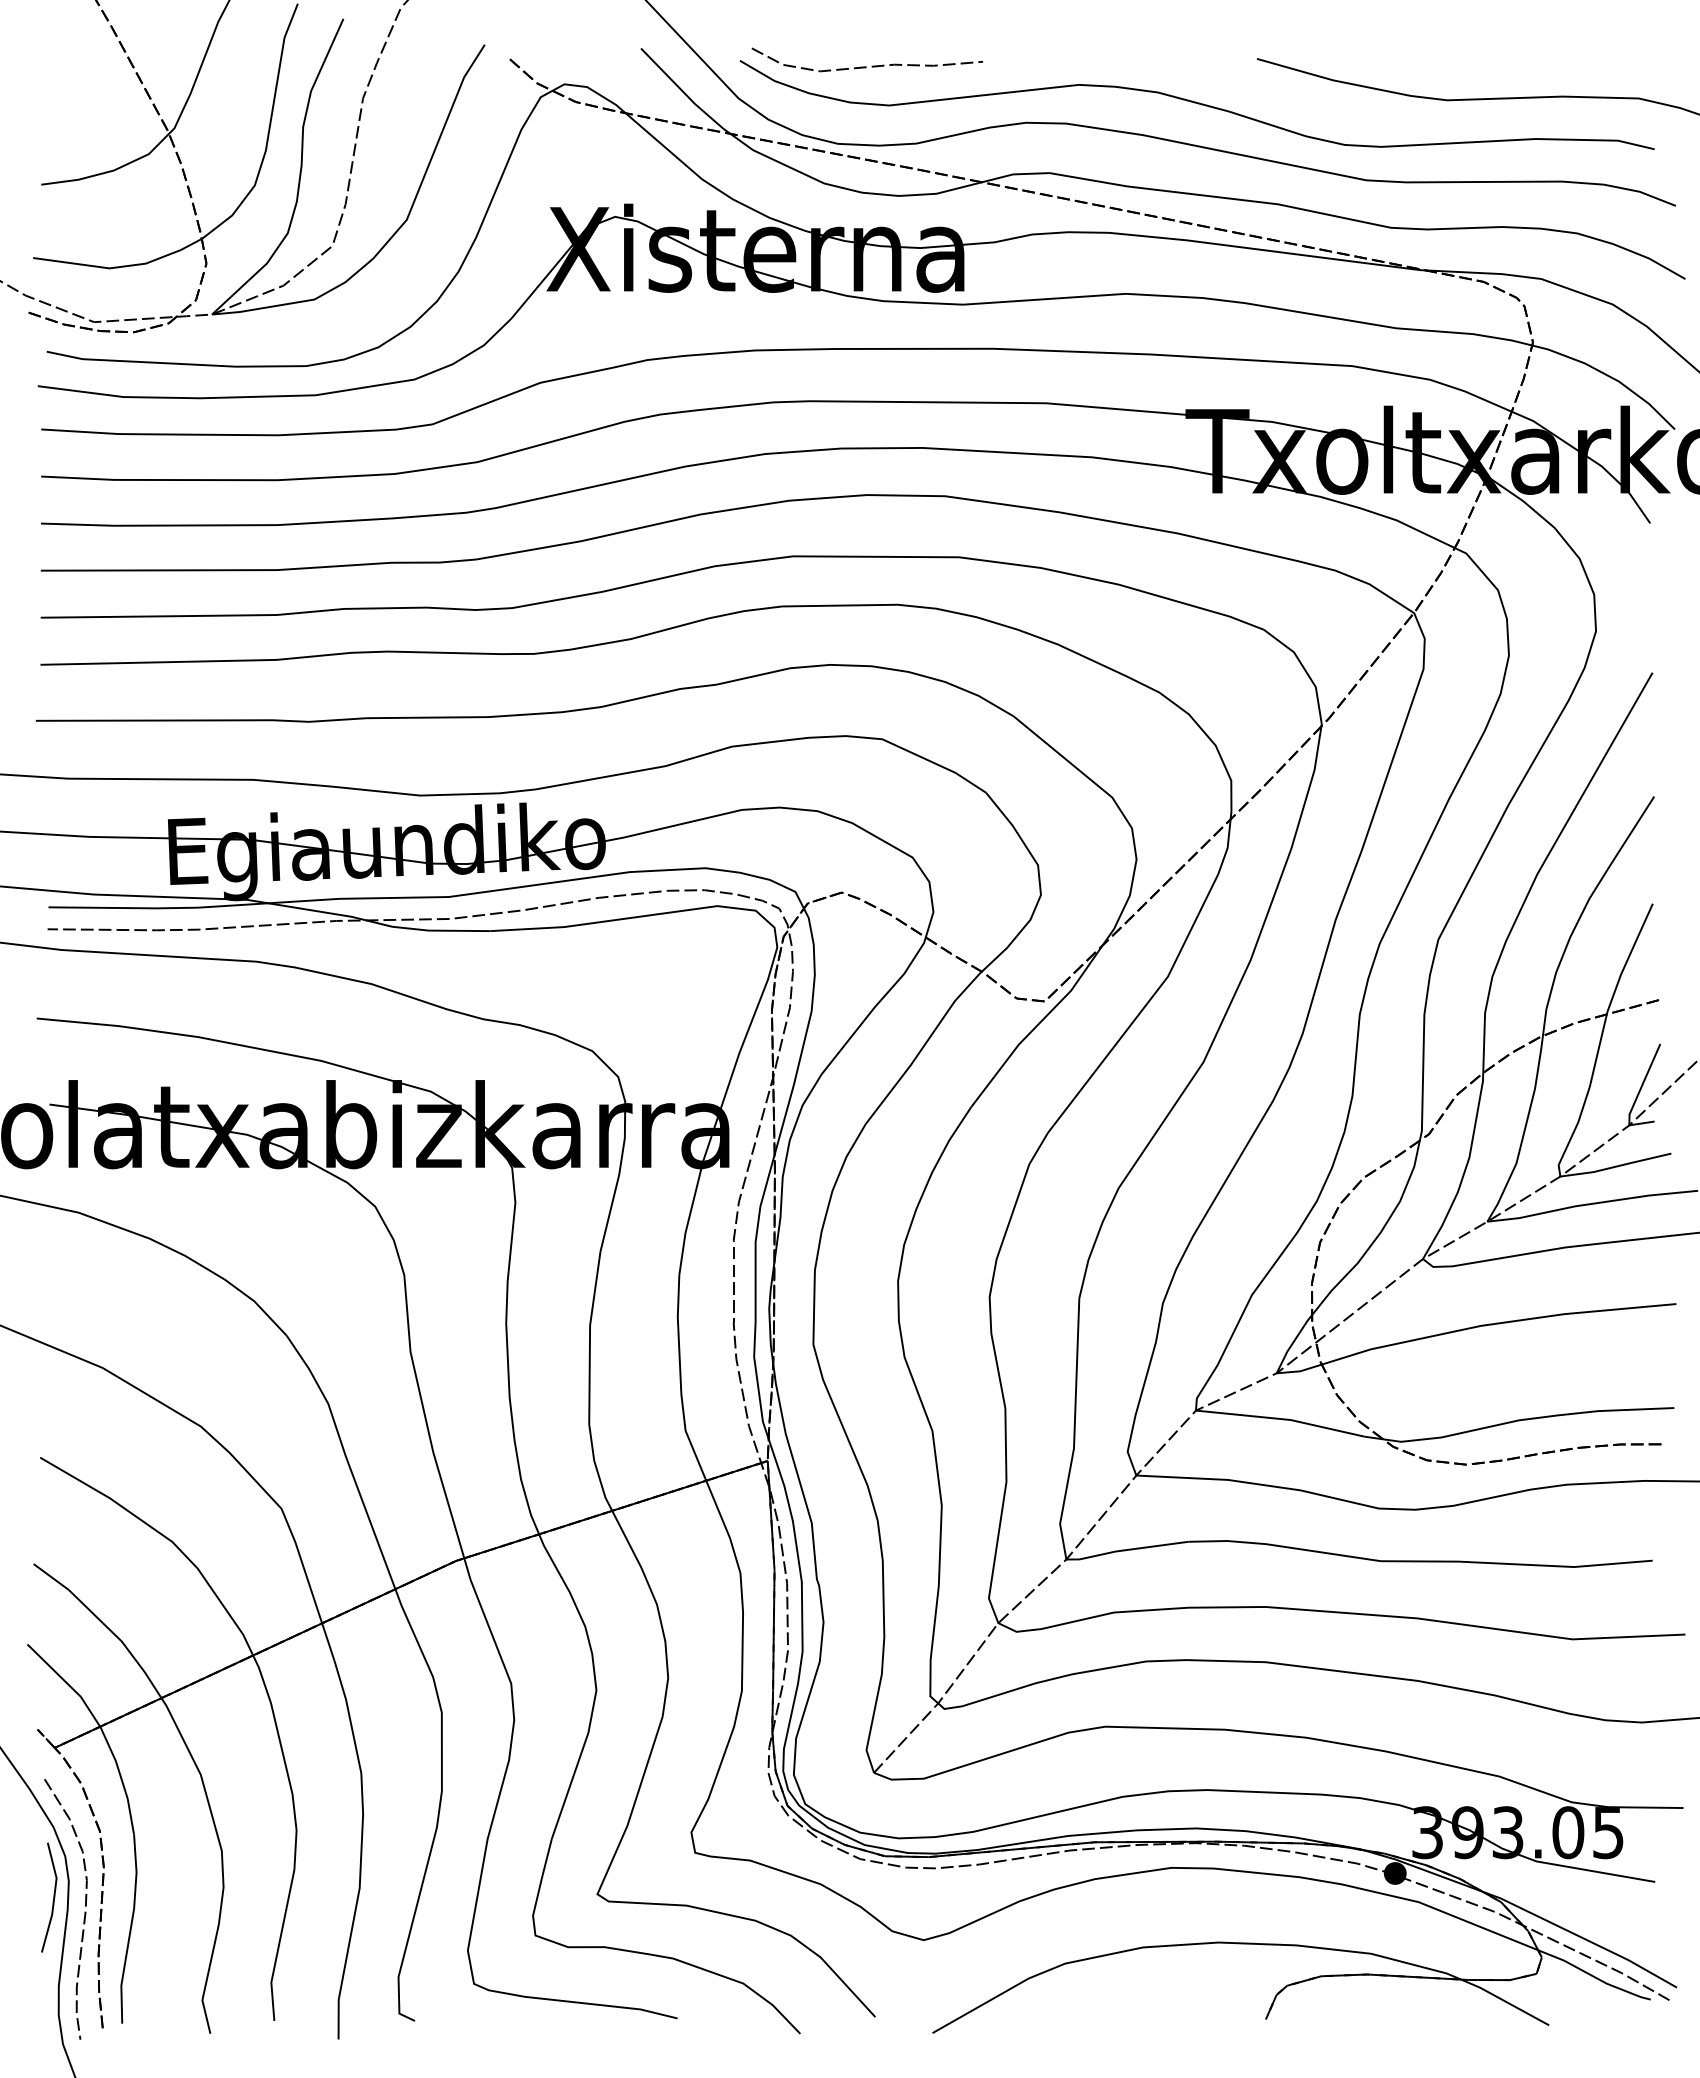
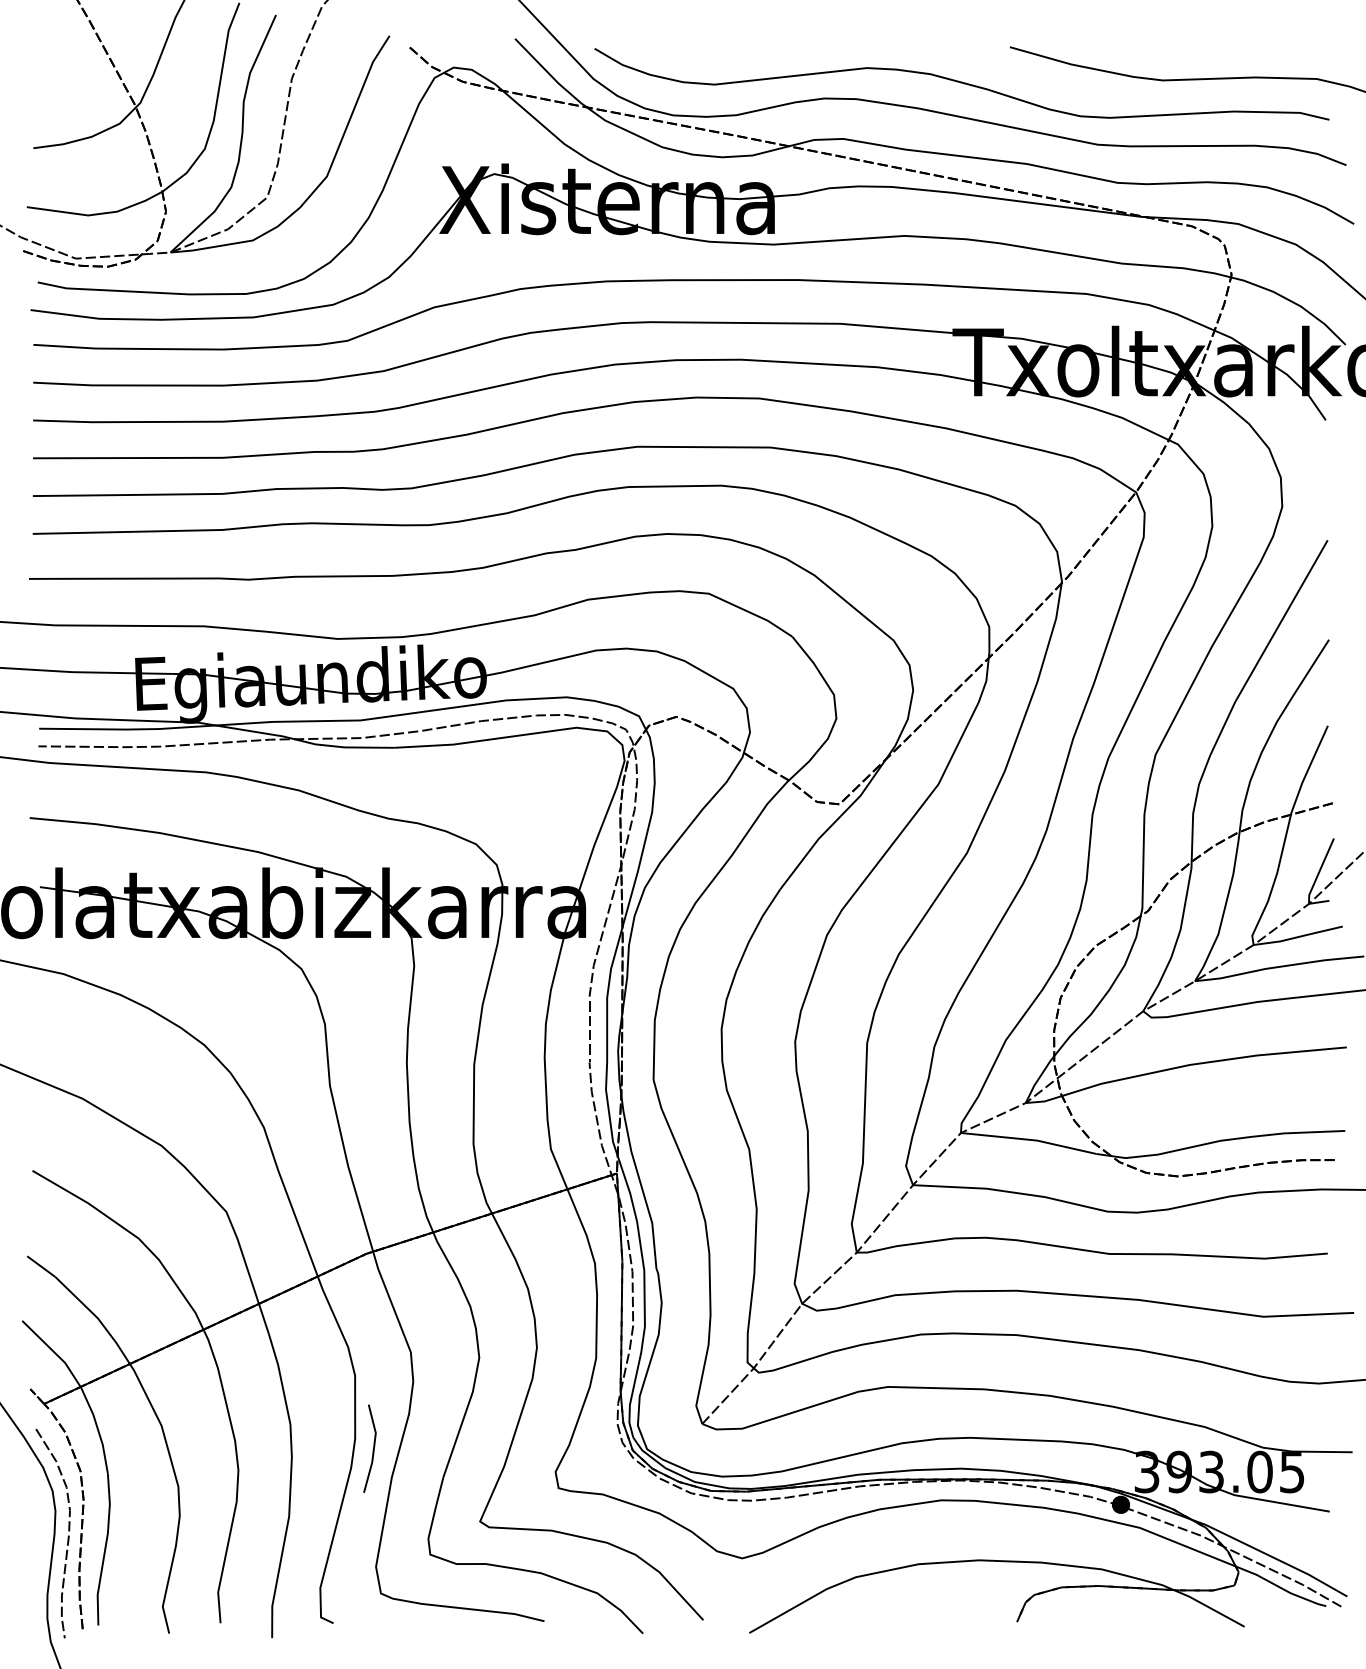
curve: (866, 66) -> (696, 53), removed
line: (53, 1897) -> (373, 1448), moved

